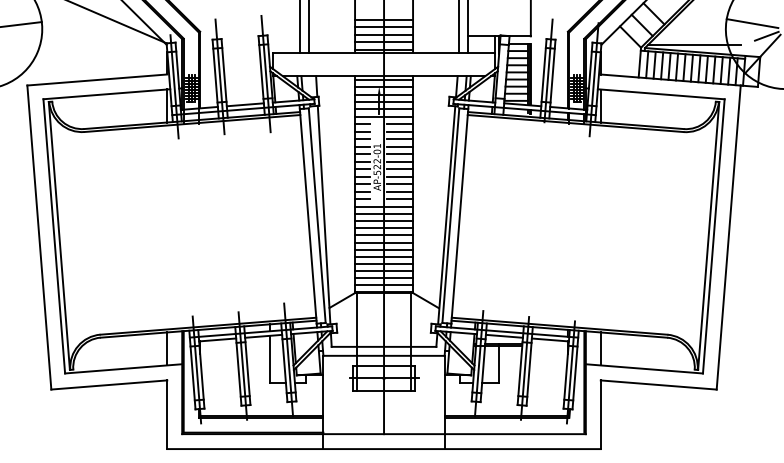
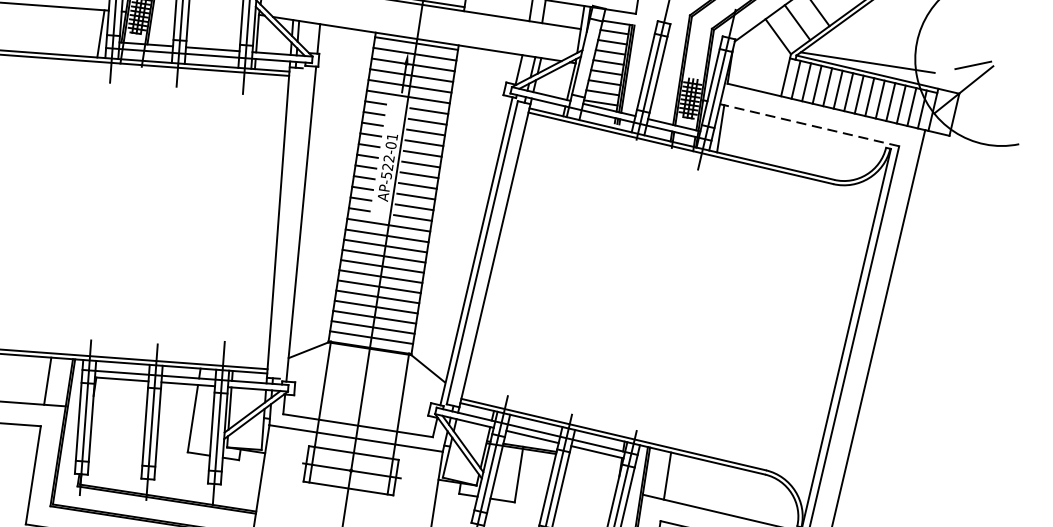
line: (752, 23) -> (955, 43), removed
line: (661, 94) -> (809, 125), solid -> dashed
line: (316, 215) -> (290, 223), removed

